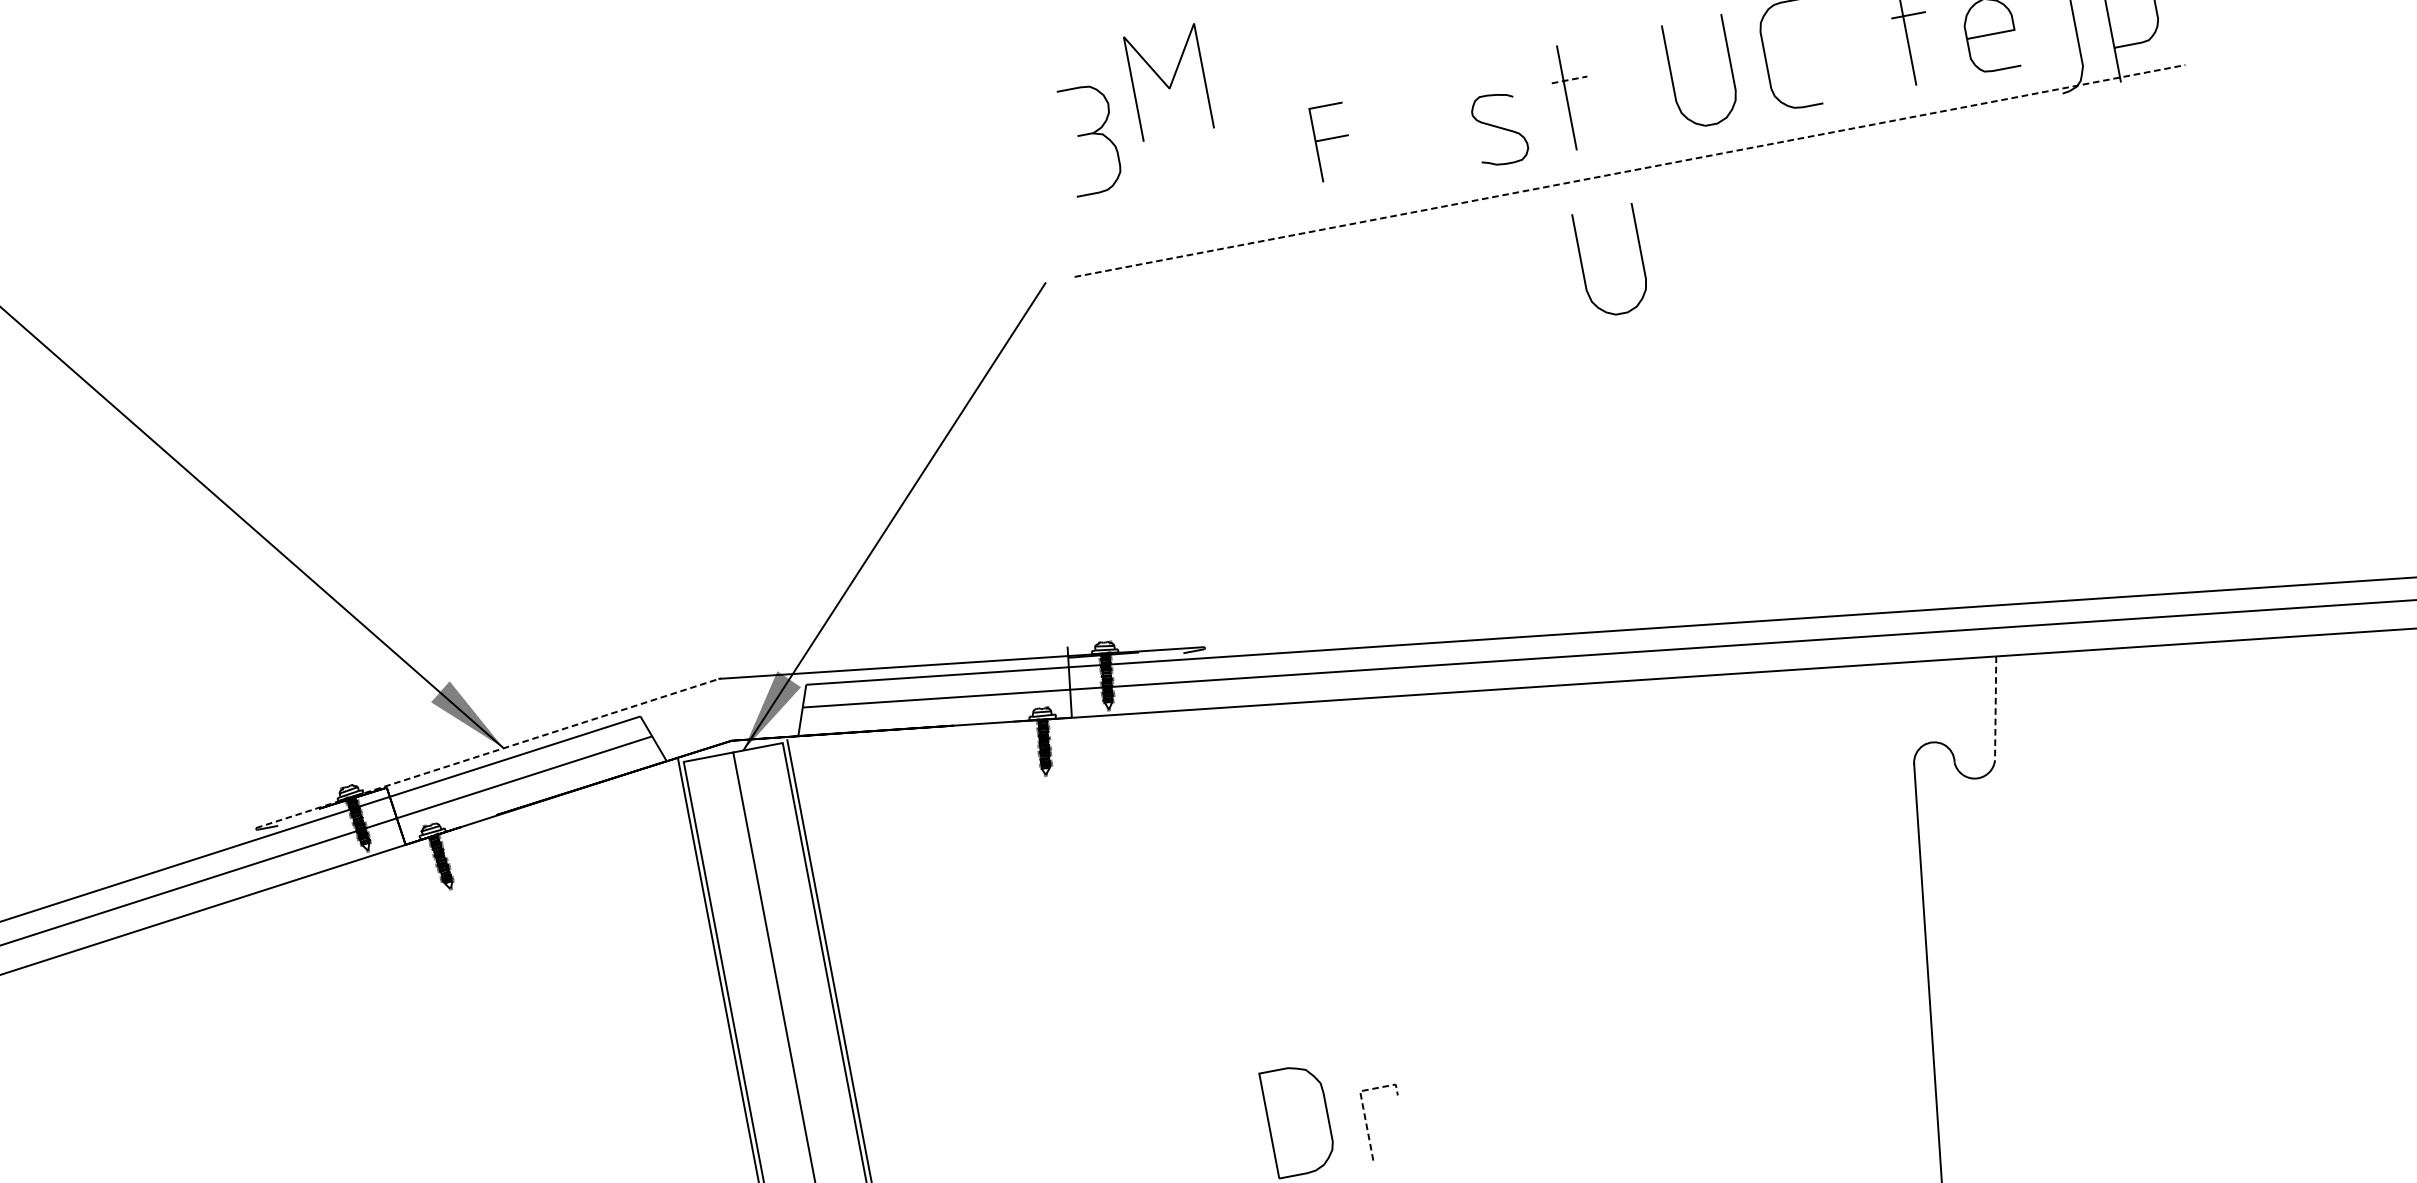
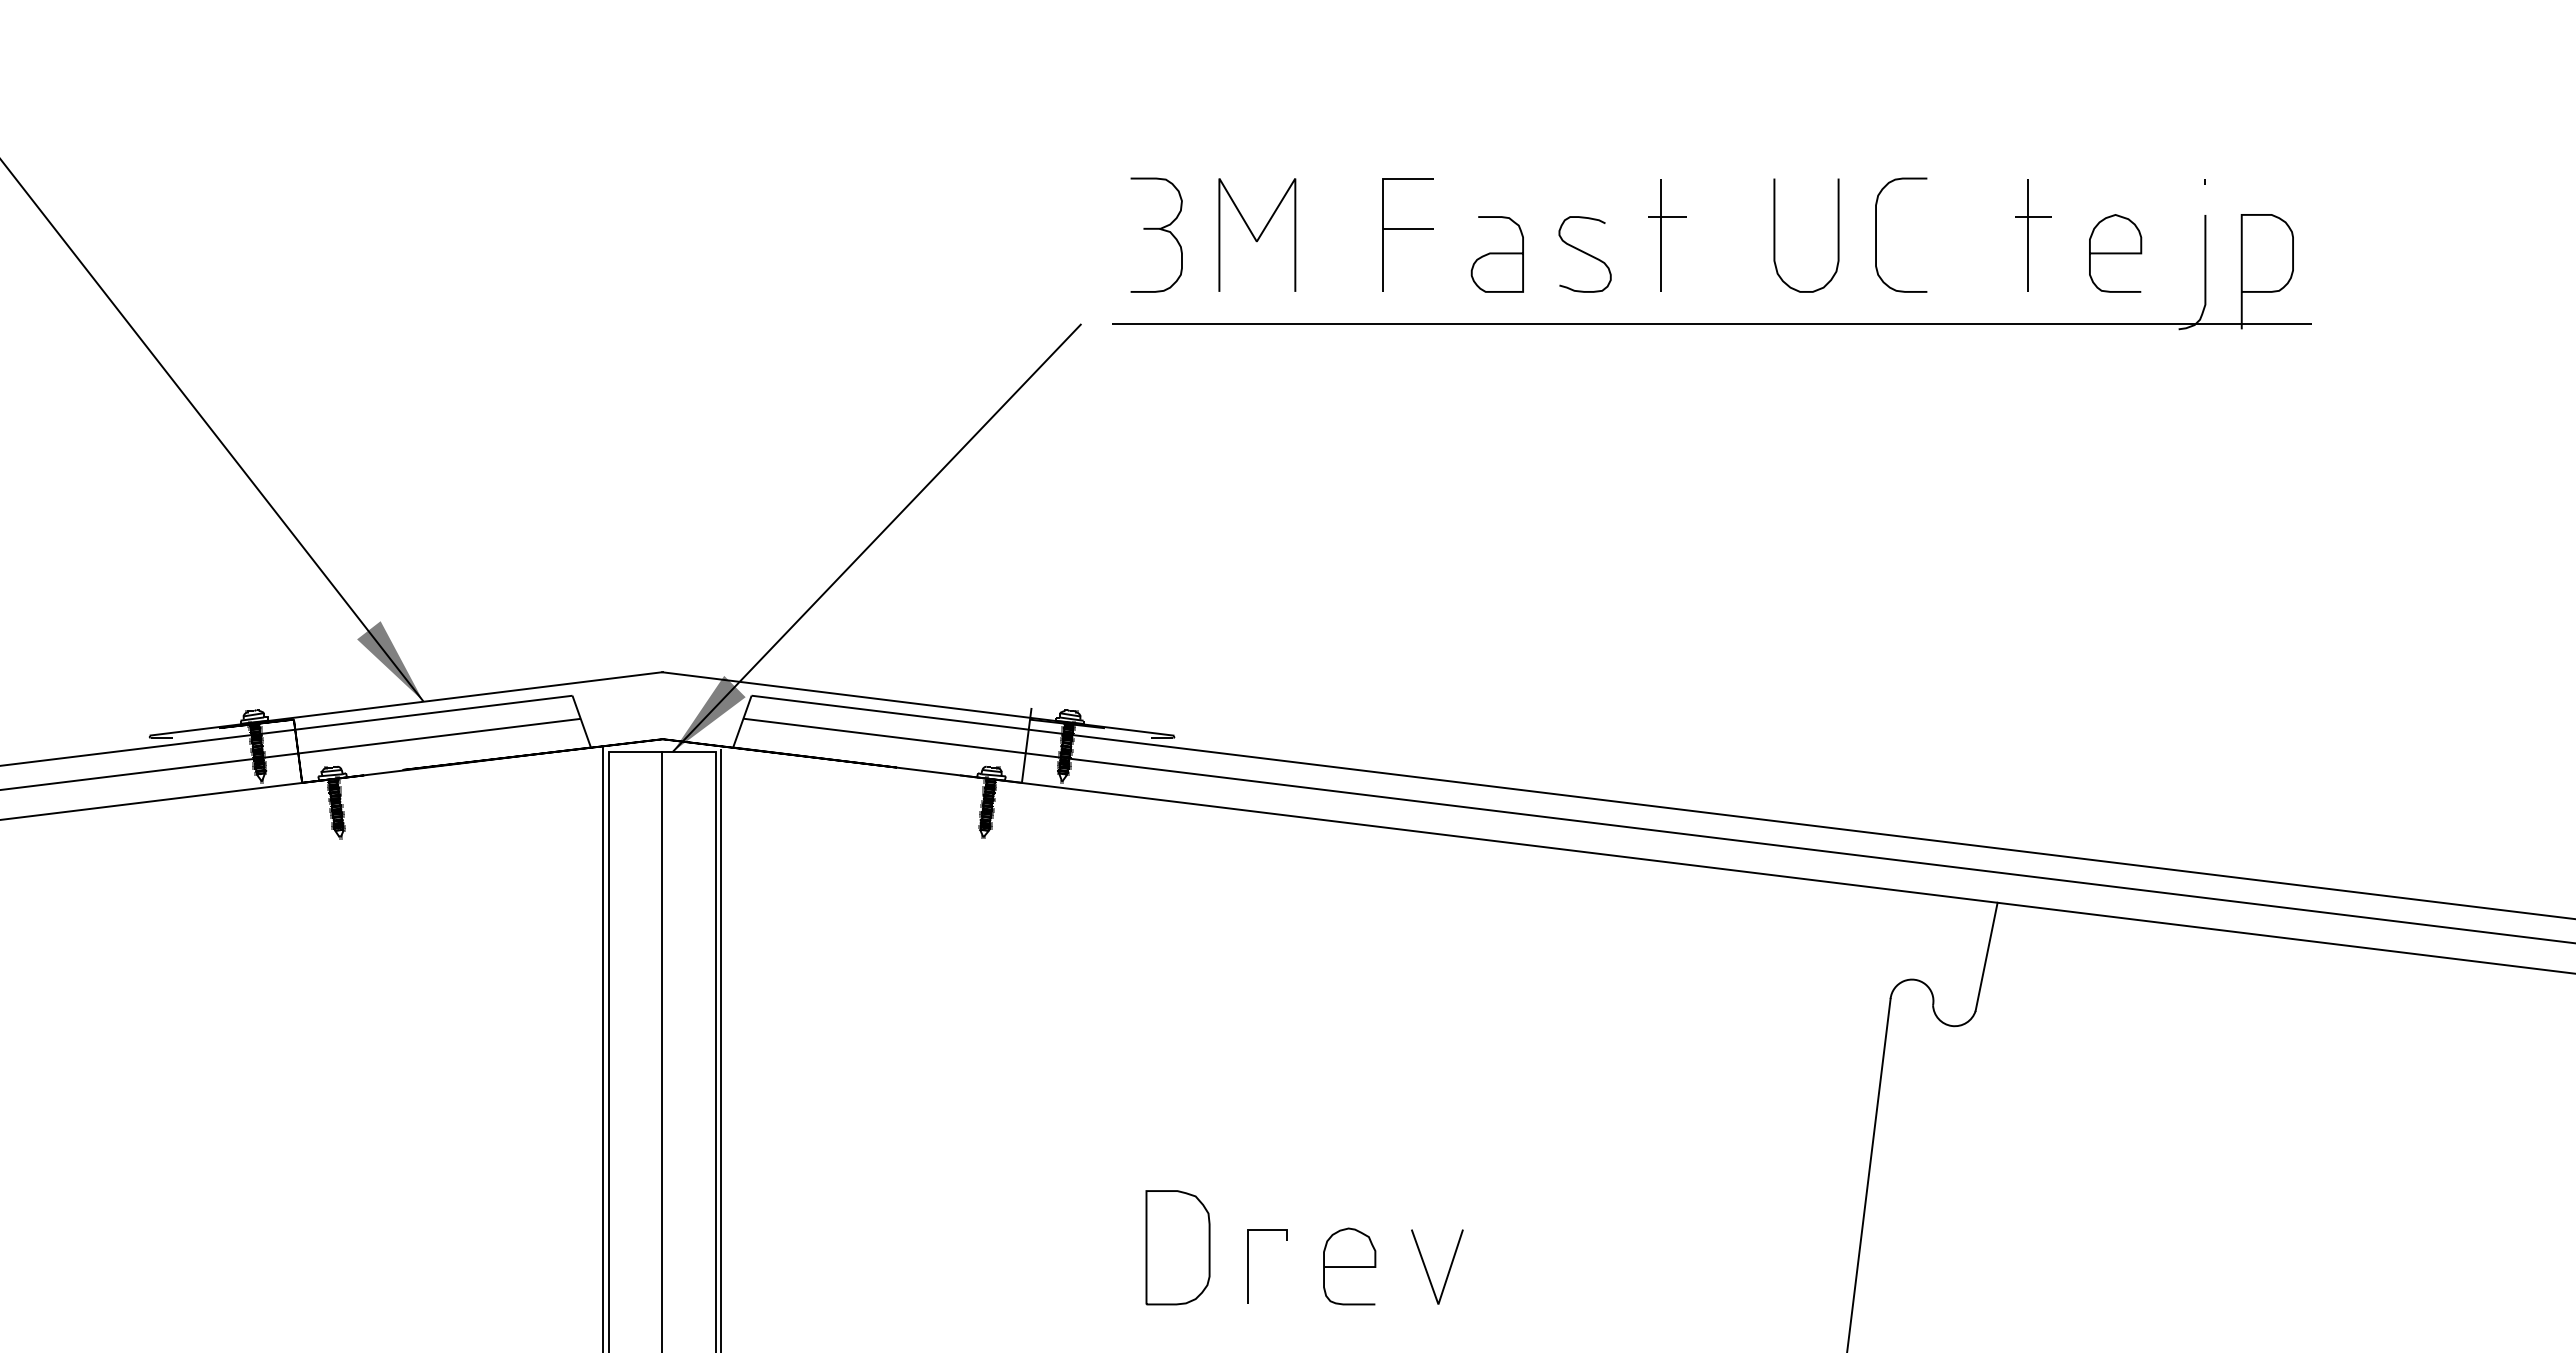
line: (1569, 80) -> (1667, 217), dashed -> solid
line: (1170, 82) -> (1259, 235), moved
part: (1090, 139) -> (1156, 234), moved
part: (1331, 142) -> (1407, 234), size x1.43
curve: (1417, 144) -> (1496, 254), added
line: (1630, 171) -> (1712, 324), dashed -> solid
curve: (1583, 266) -> (1644, 414), removed
line: (1995, 709) -> (1986, 957), dashed -> solid
line: (489, 752) -> (407, 703), dashed -> solid
line: (1533, 1097) -> (1427, 1270), added
line: (1362, 1101) -> (1248, 1240), dashed -> solid
curve: (1460, 1107) -> (1349, 1266), added

